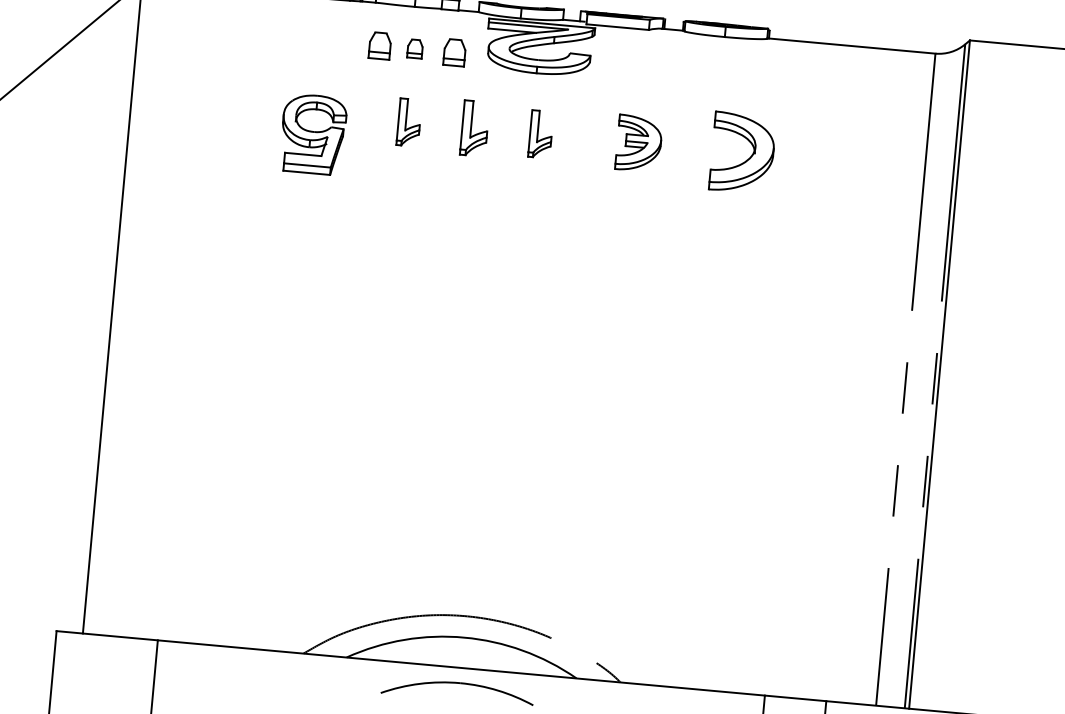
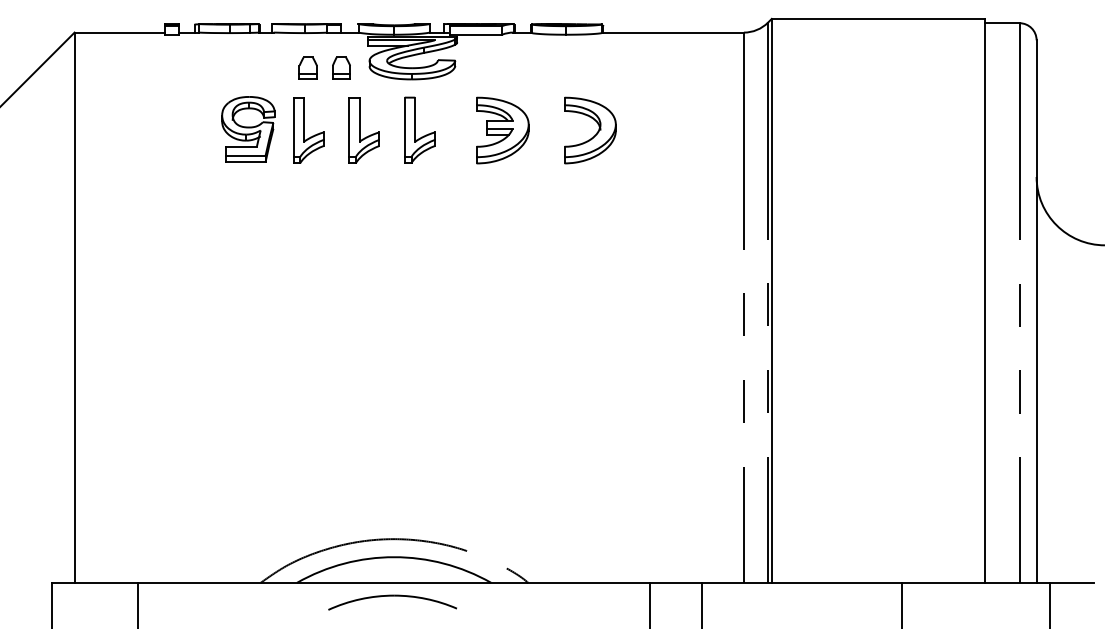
part: (380, 44) -> (278, 67), removed
part: (414, 47) -> (307, 67), size x1.43
part: (408, 122) -> (308, 130), size x1.67
part: (474, 128) -> (363, 130), size x1.43
part: (540, 133) -> (419, 129), size x1.67
part: (313, 134) -> (248, 129), moved
part: (638, 143) -> (502, 130), size x1.43

